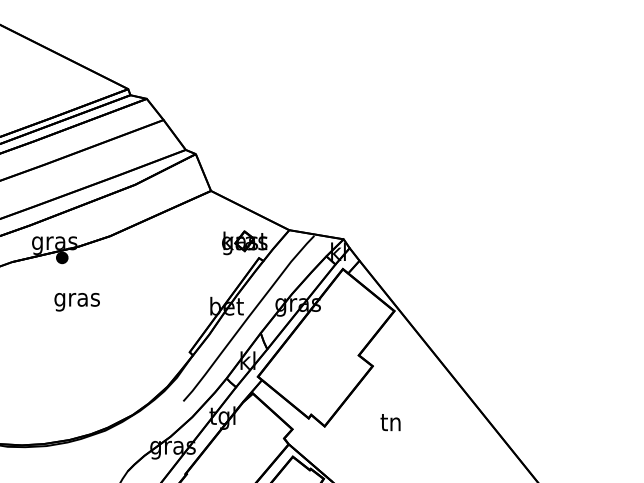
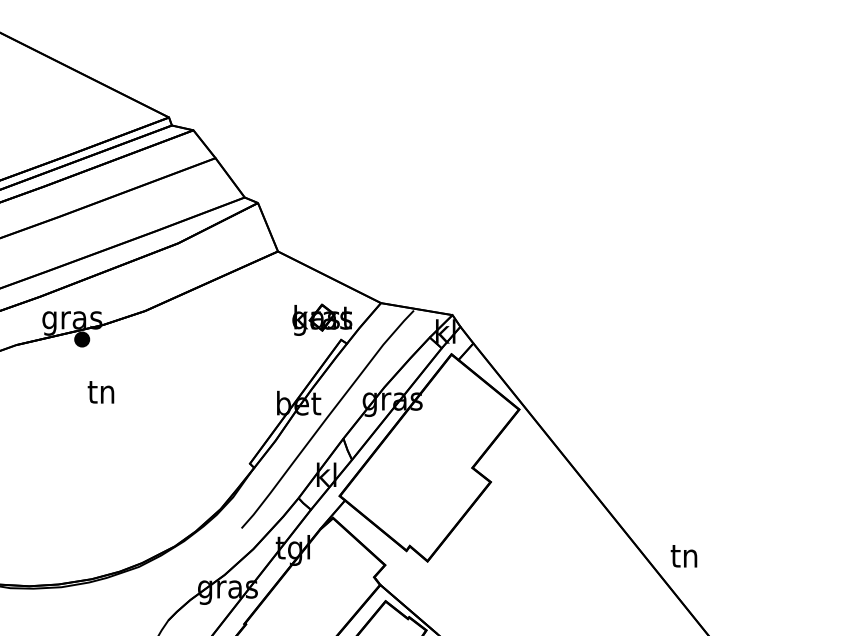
text: (76, 300) -> (100, 395), gras -> tn
text: (390, 422) -> (683, 556), moved

